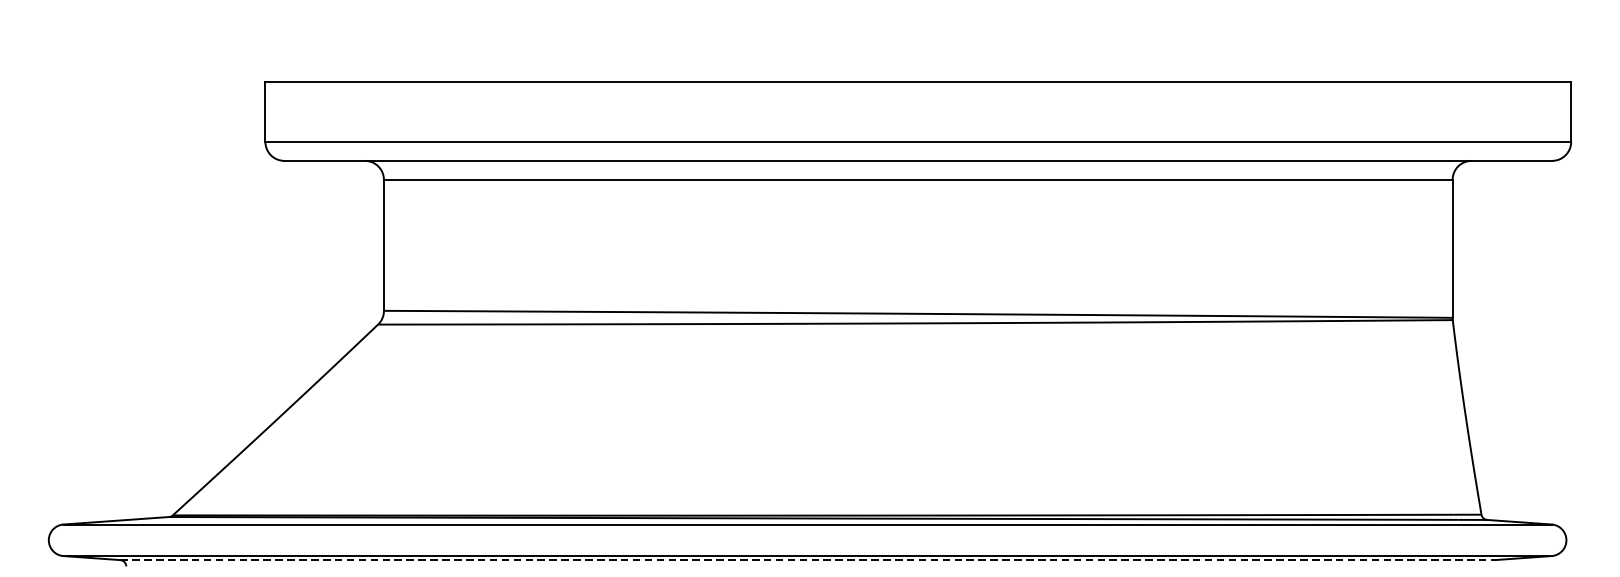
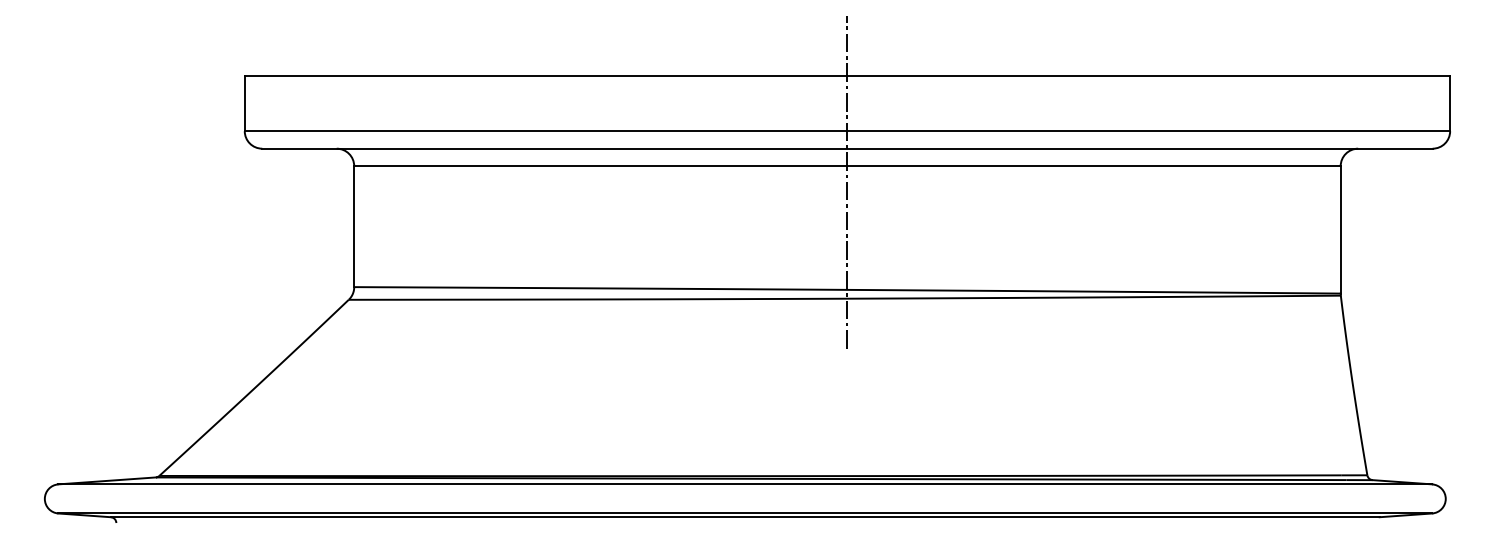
line: (918, 196) -> (847, 181), added
line: (807, 560) -> (745, 517), dashed -> solid

